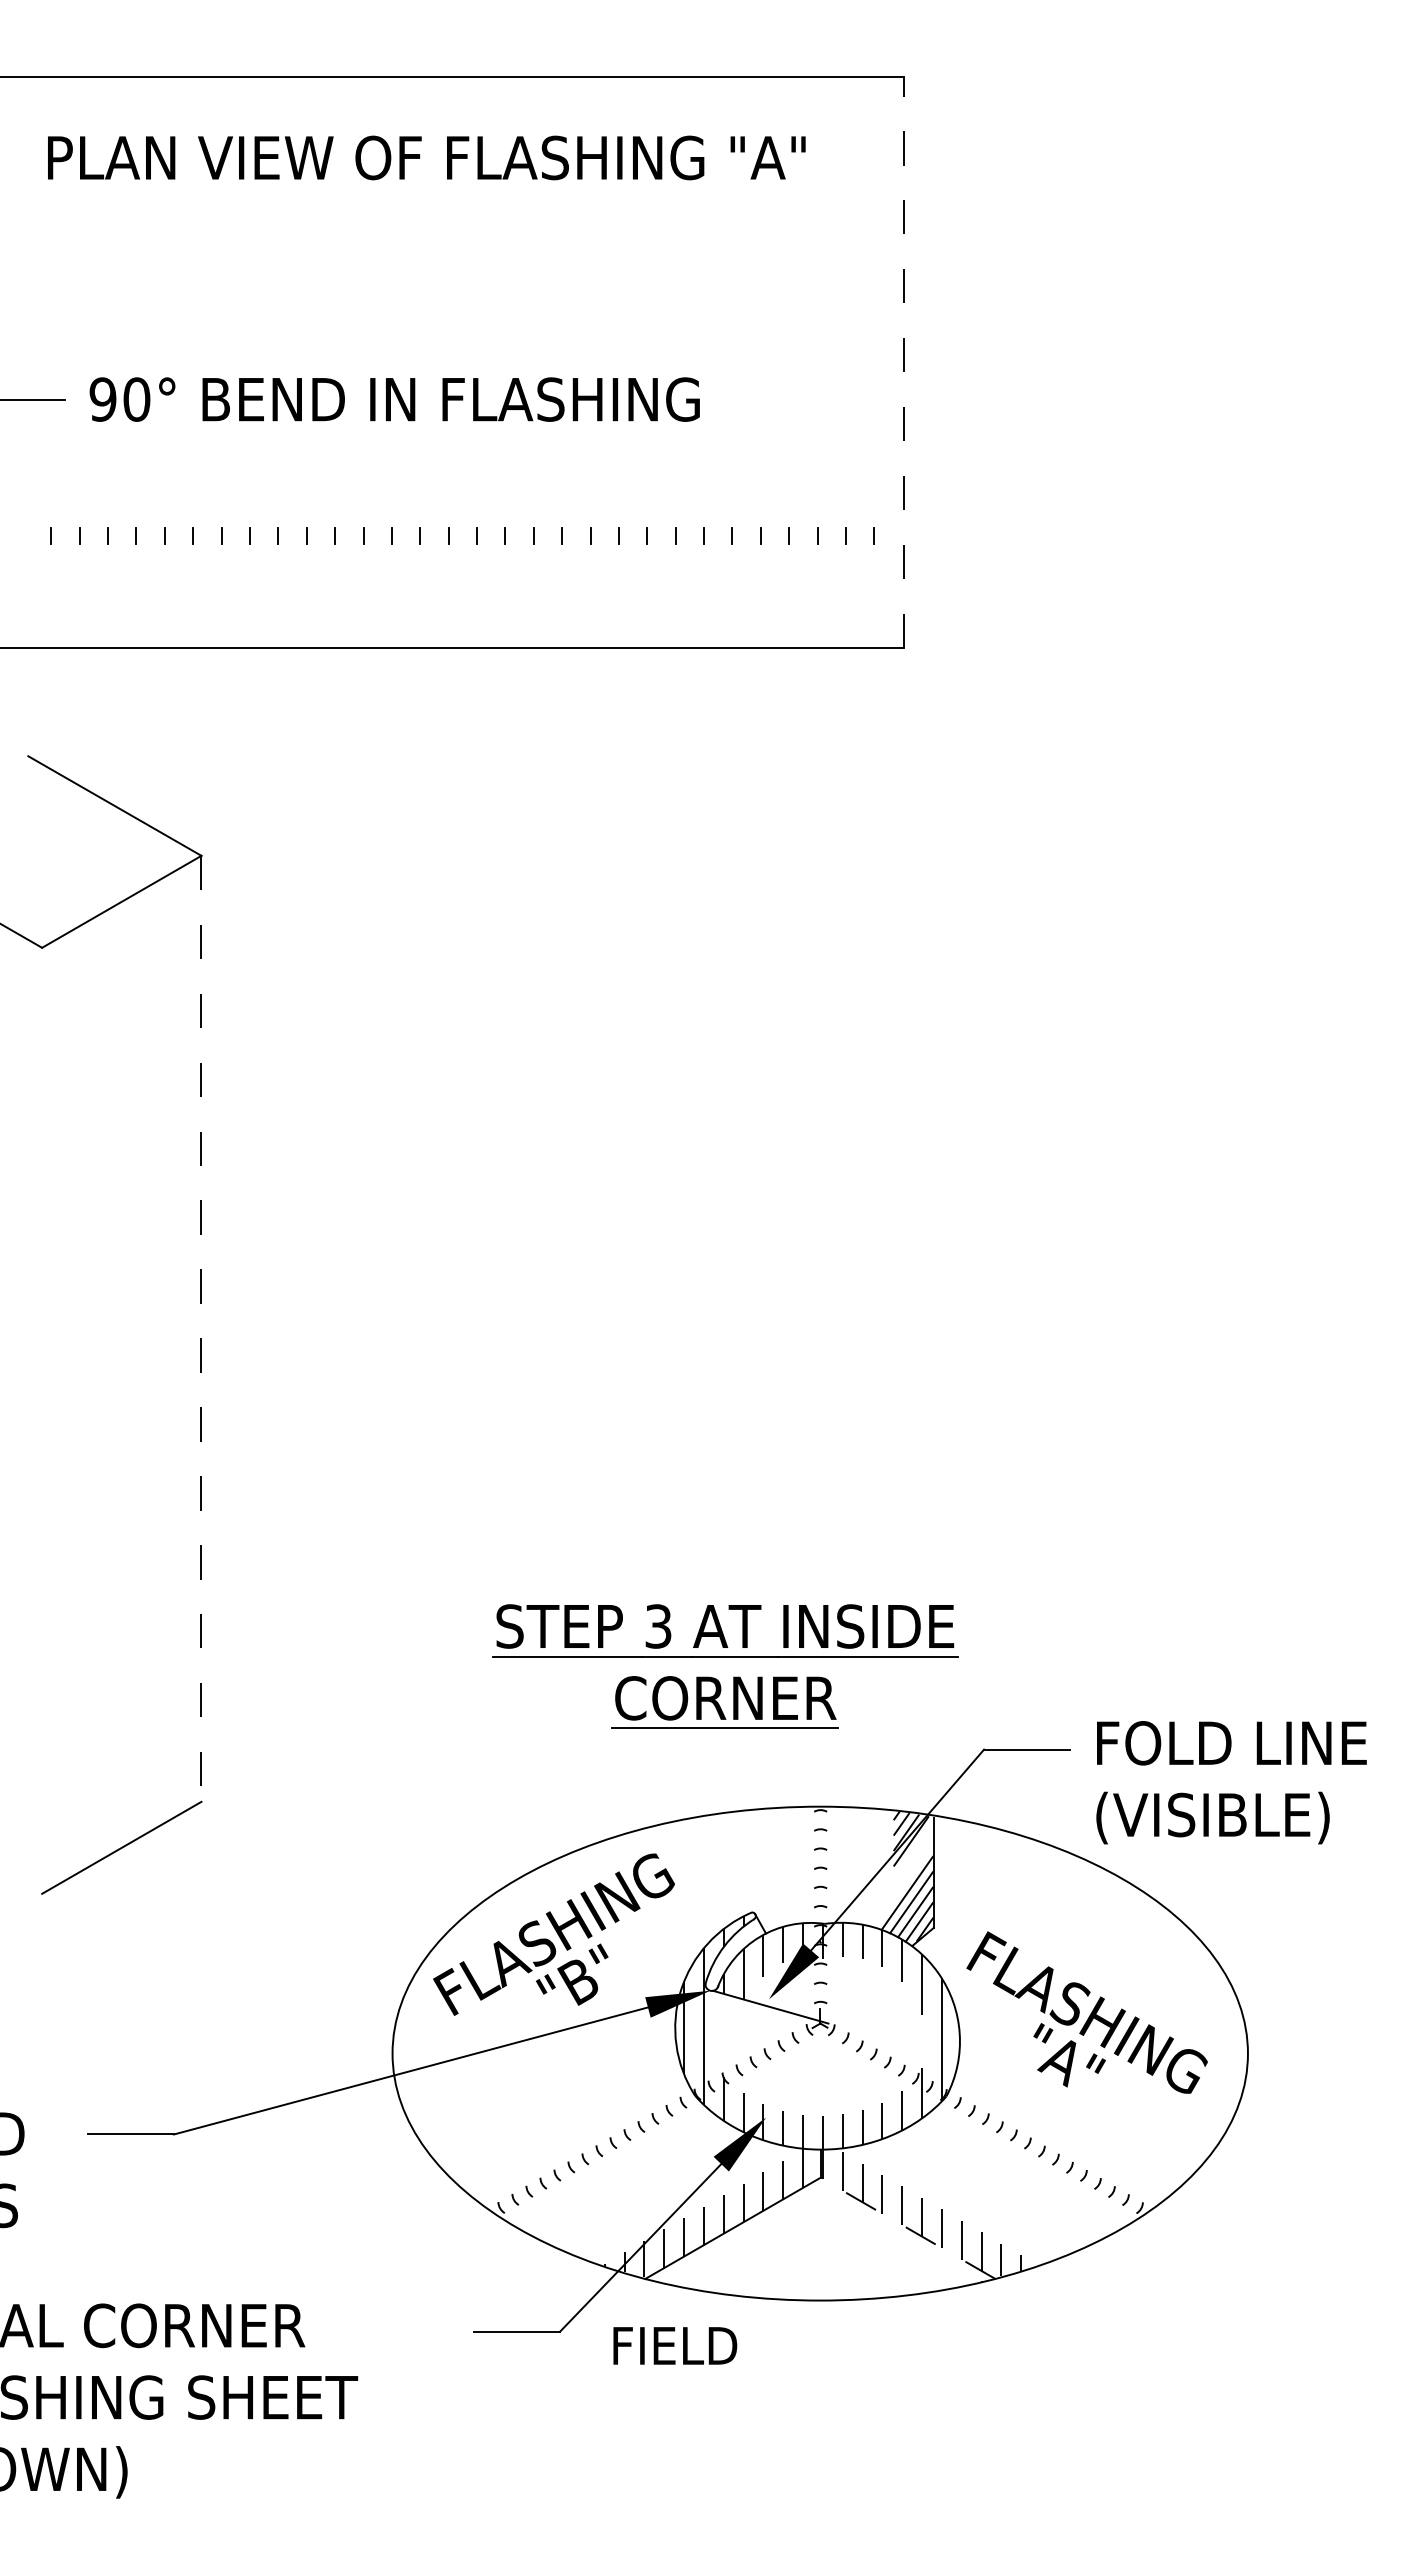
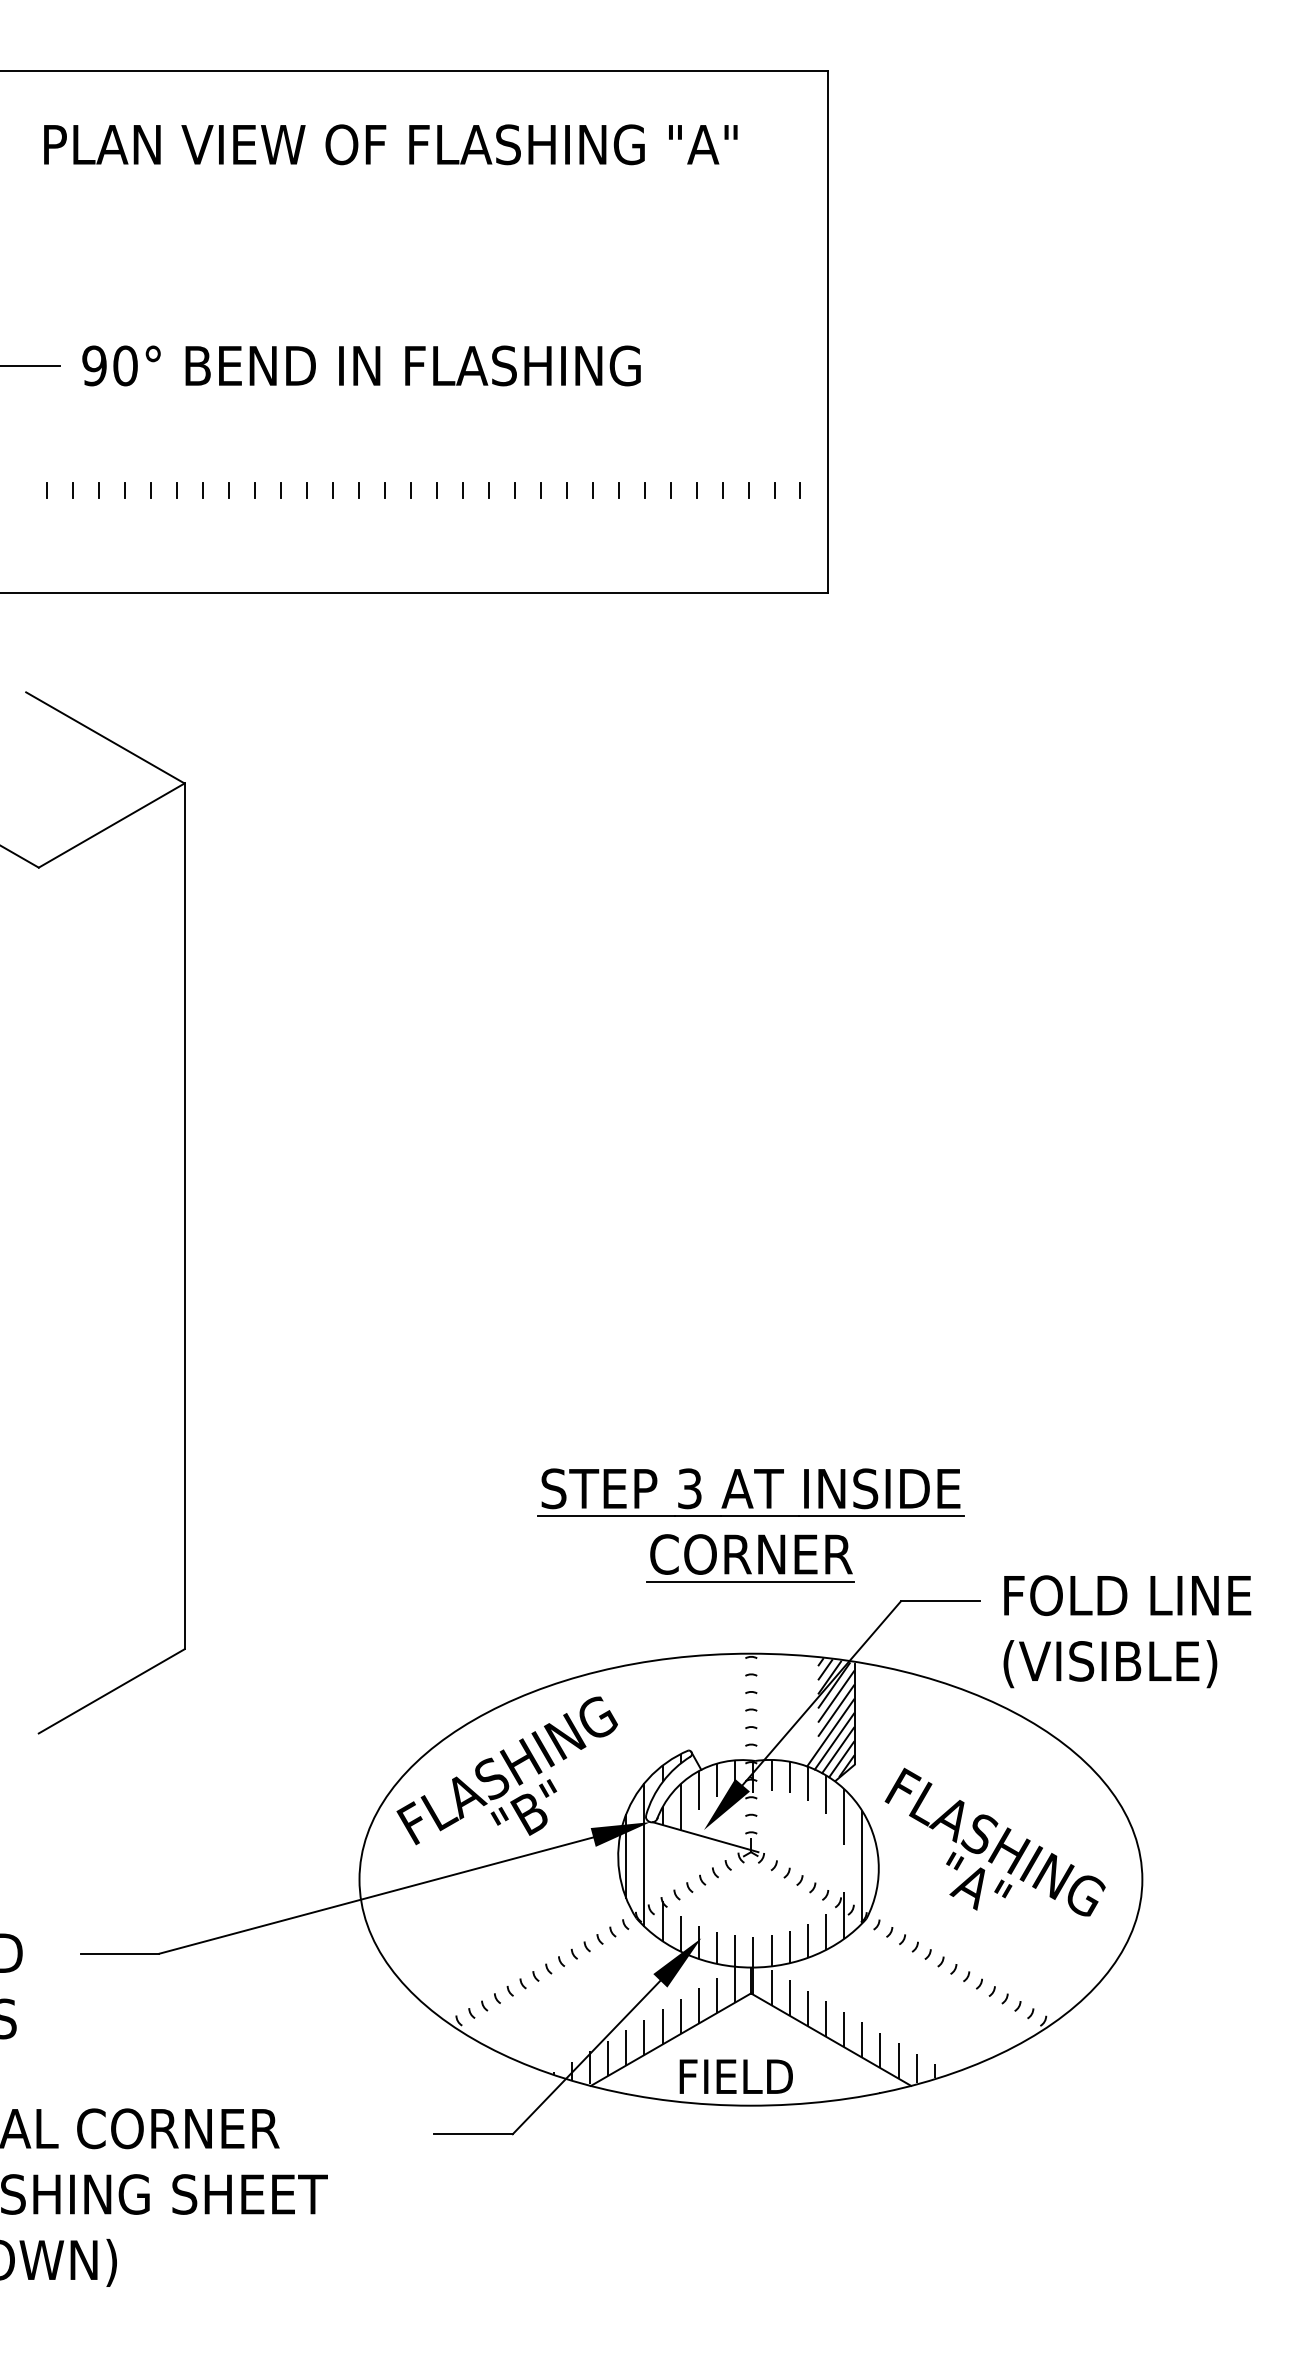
line: (904, 362) -> (828, 331), dashed -> solid
line: (201, 1329) -> (184, 1216), dashed -> solid
part: (725, 1657) -> (751, 1517), moved
line: (913, 1853) -> (836, 1696), added
line: (913, 1868) -> (836, 1710), added
line: (907, 2228) -> (830, 2039), dashed -> solid
text: (675, 2345) -> (736, 2076), moved

